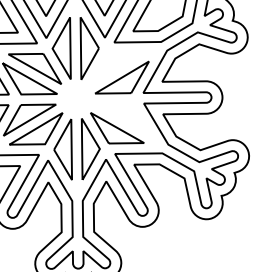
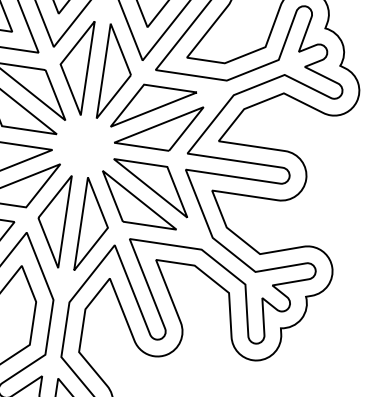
part: (116, 67) -> (152, 108), added
part: (123, 118) -> (151, 187), added

